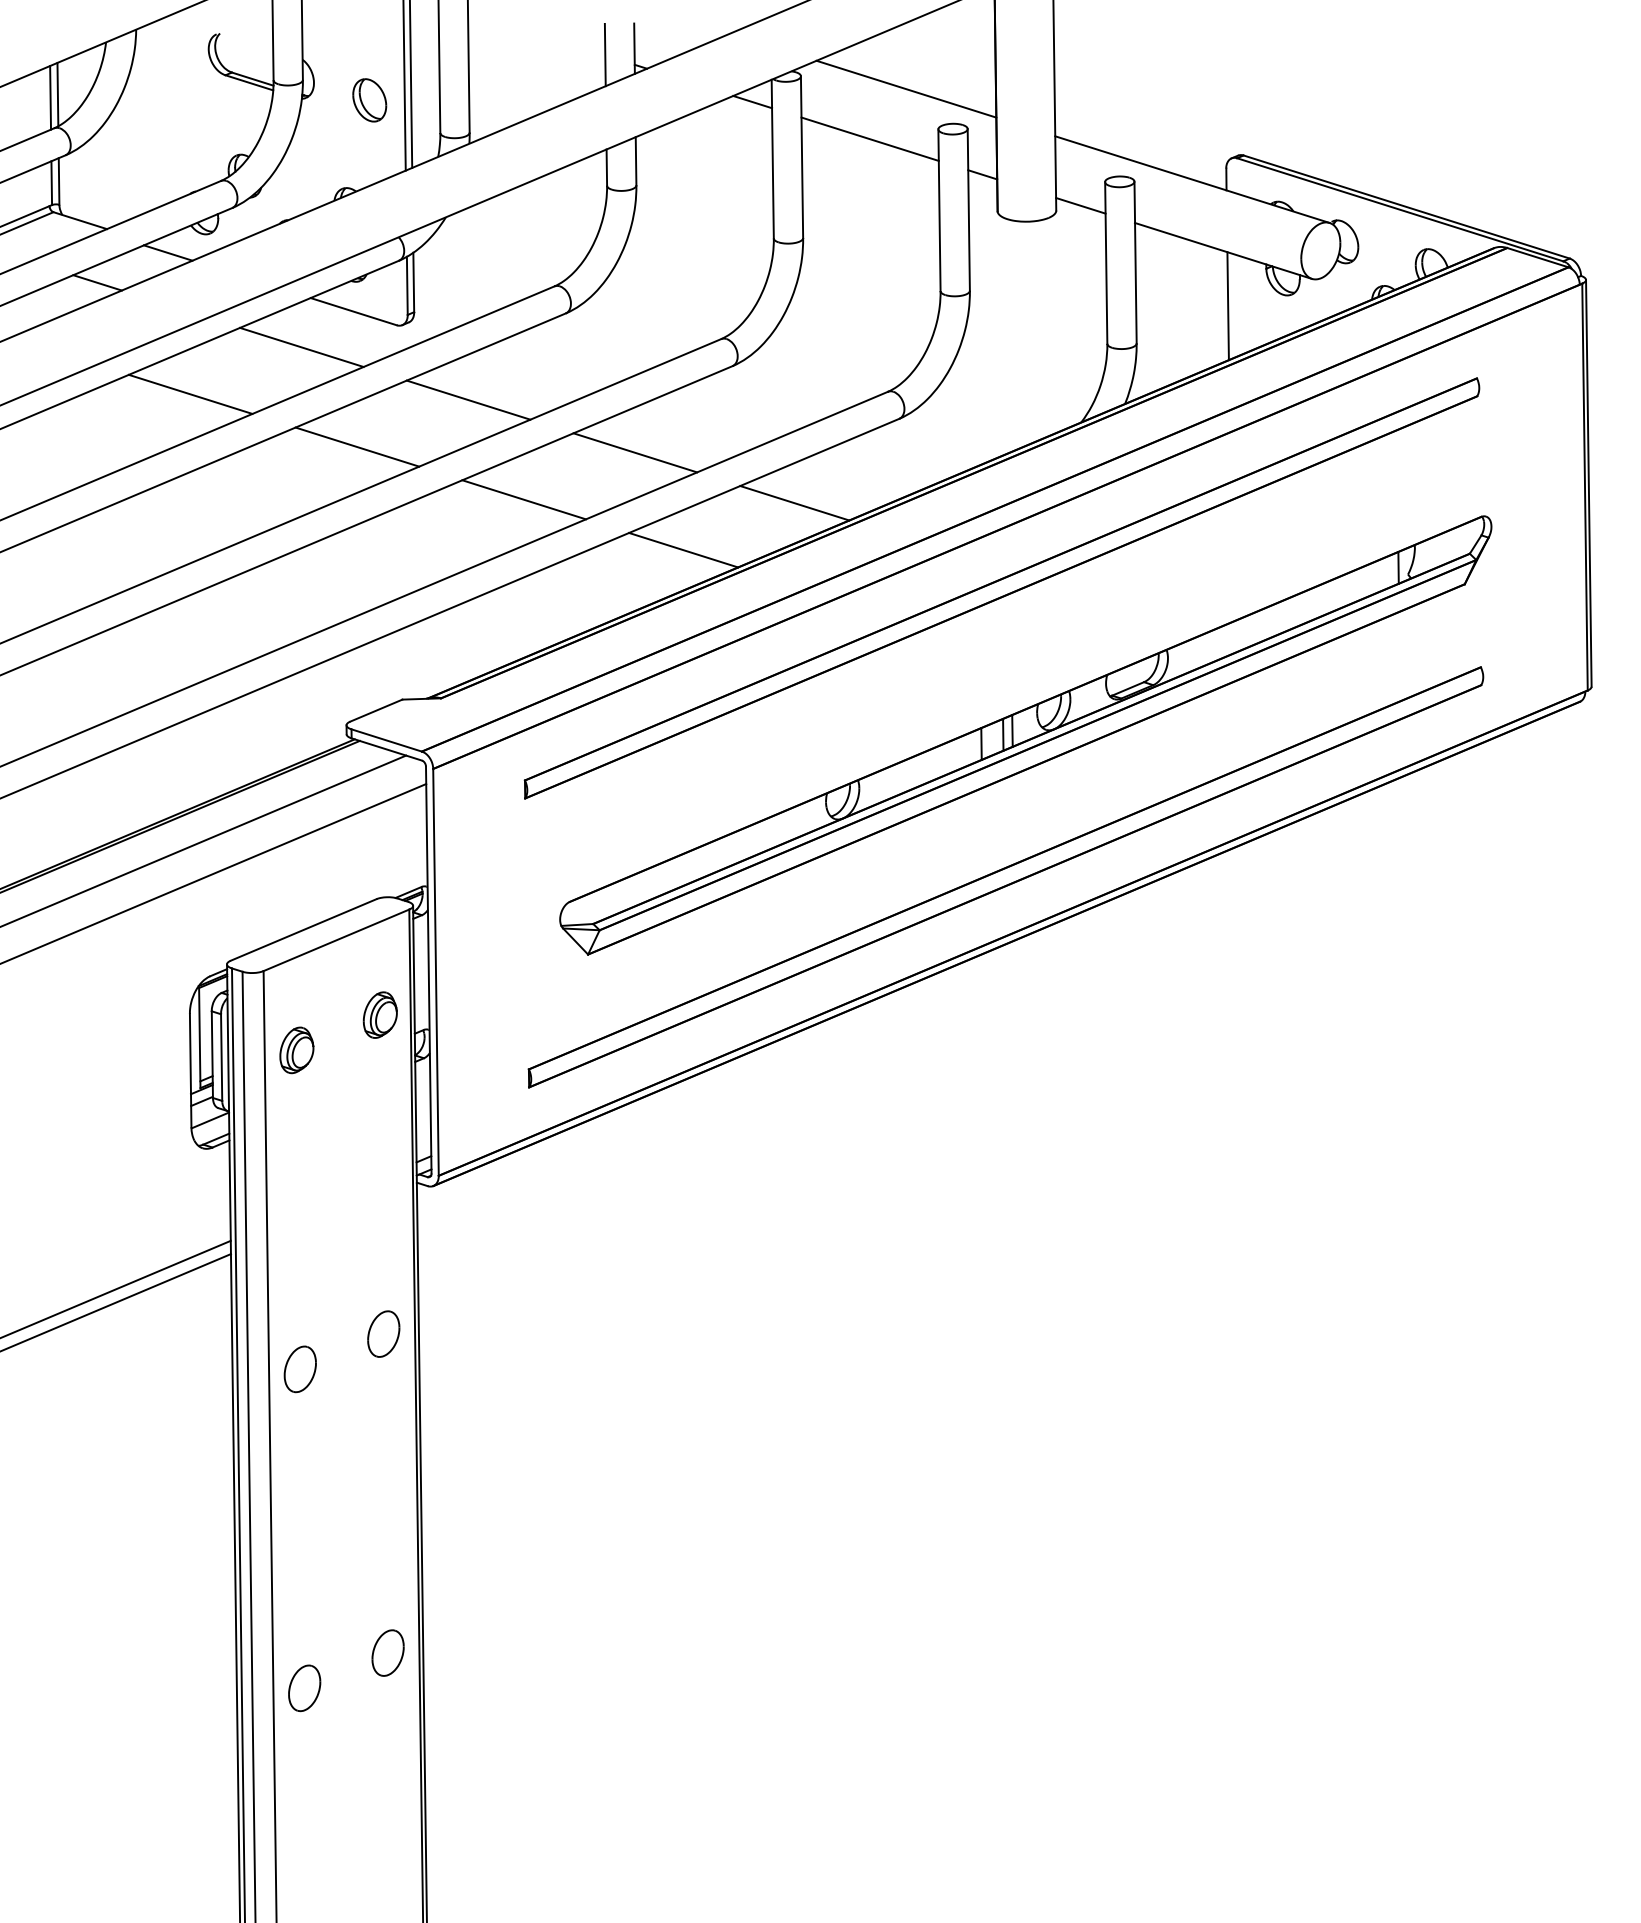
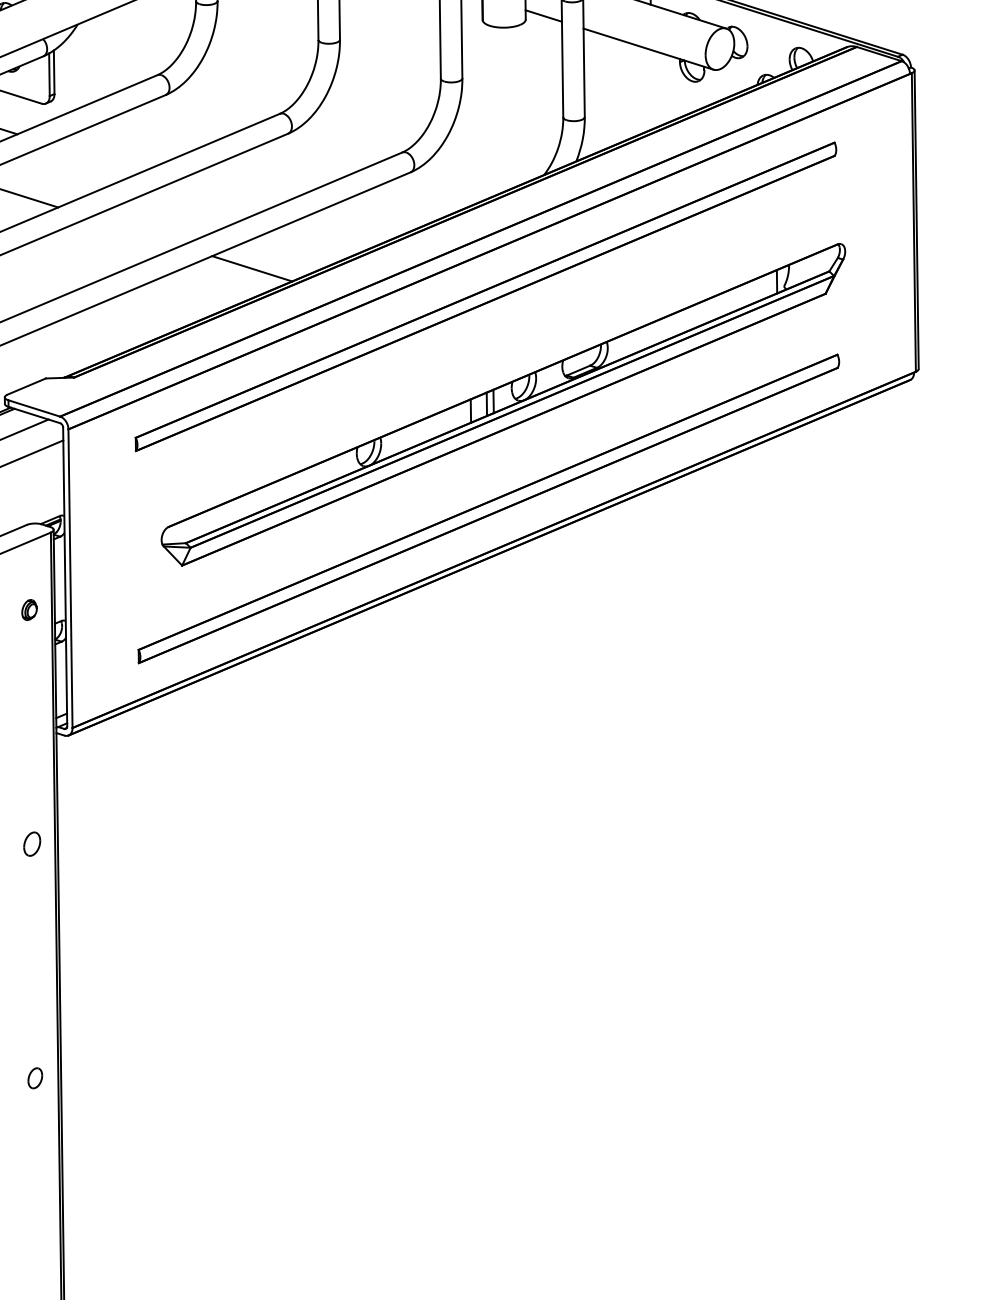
line: (1227, 306) -> (651, 89), removed
line: (468, 399) -> (94, 158), removed
line: (635, 452) -> (216, 197), removed
line: (524, 499) -> (135, 231), removed
line: (794, 503) -> (333, 234), removed
part: (379, 1014) -> (29, 609), size x0.6
part: (383, 1333) -> (31, 843), size x0.7
part: (387, 1652) -> (34, 1077), size x0.6

